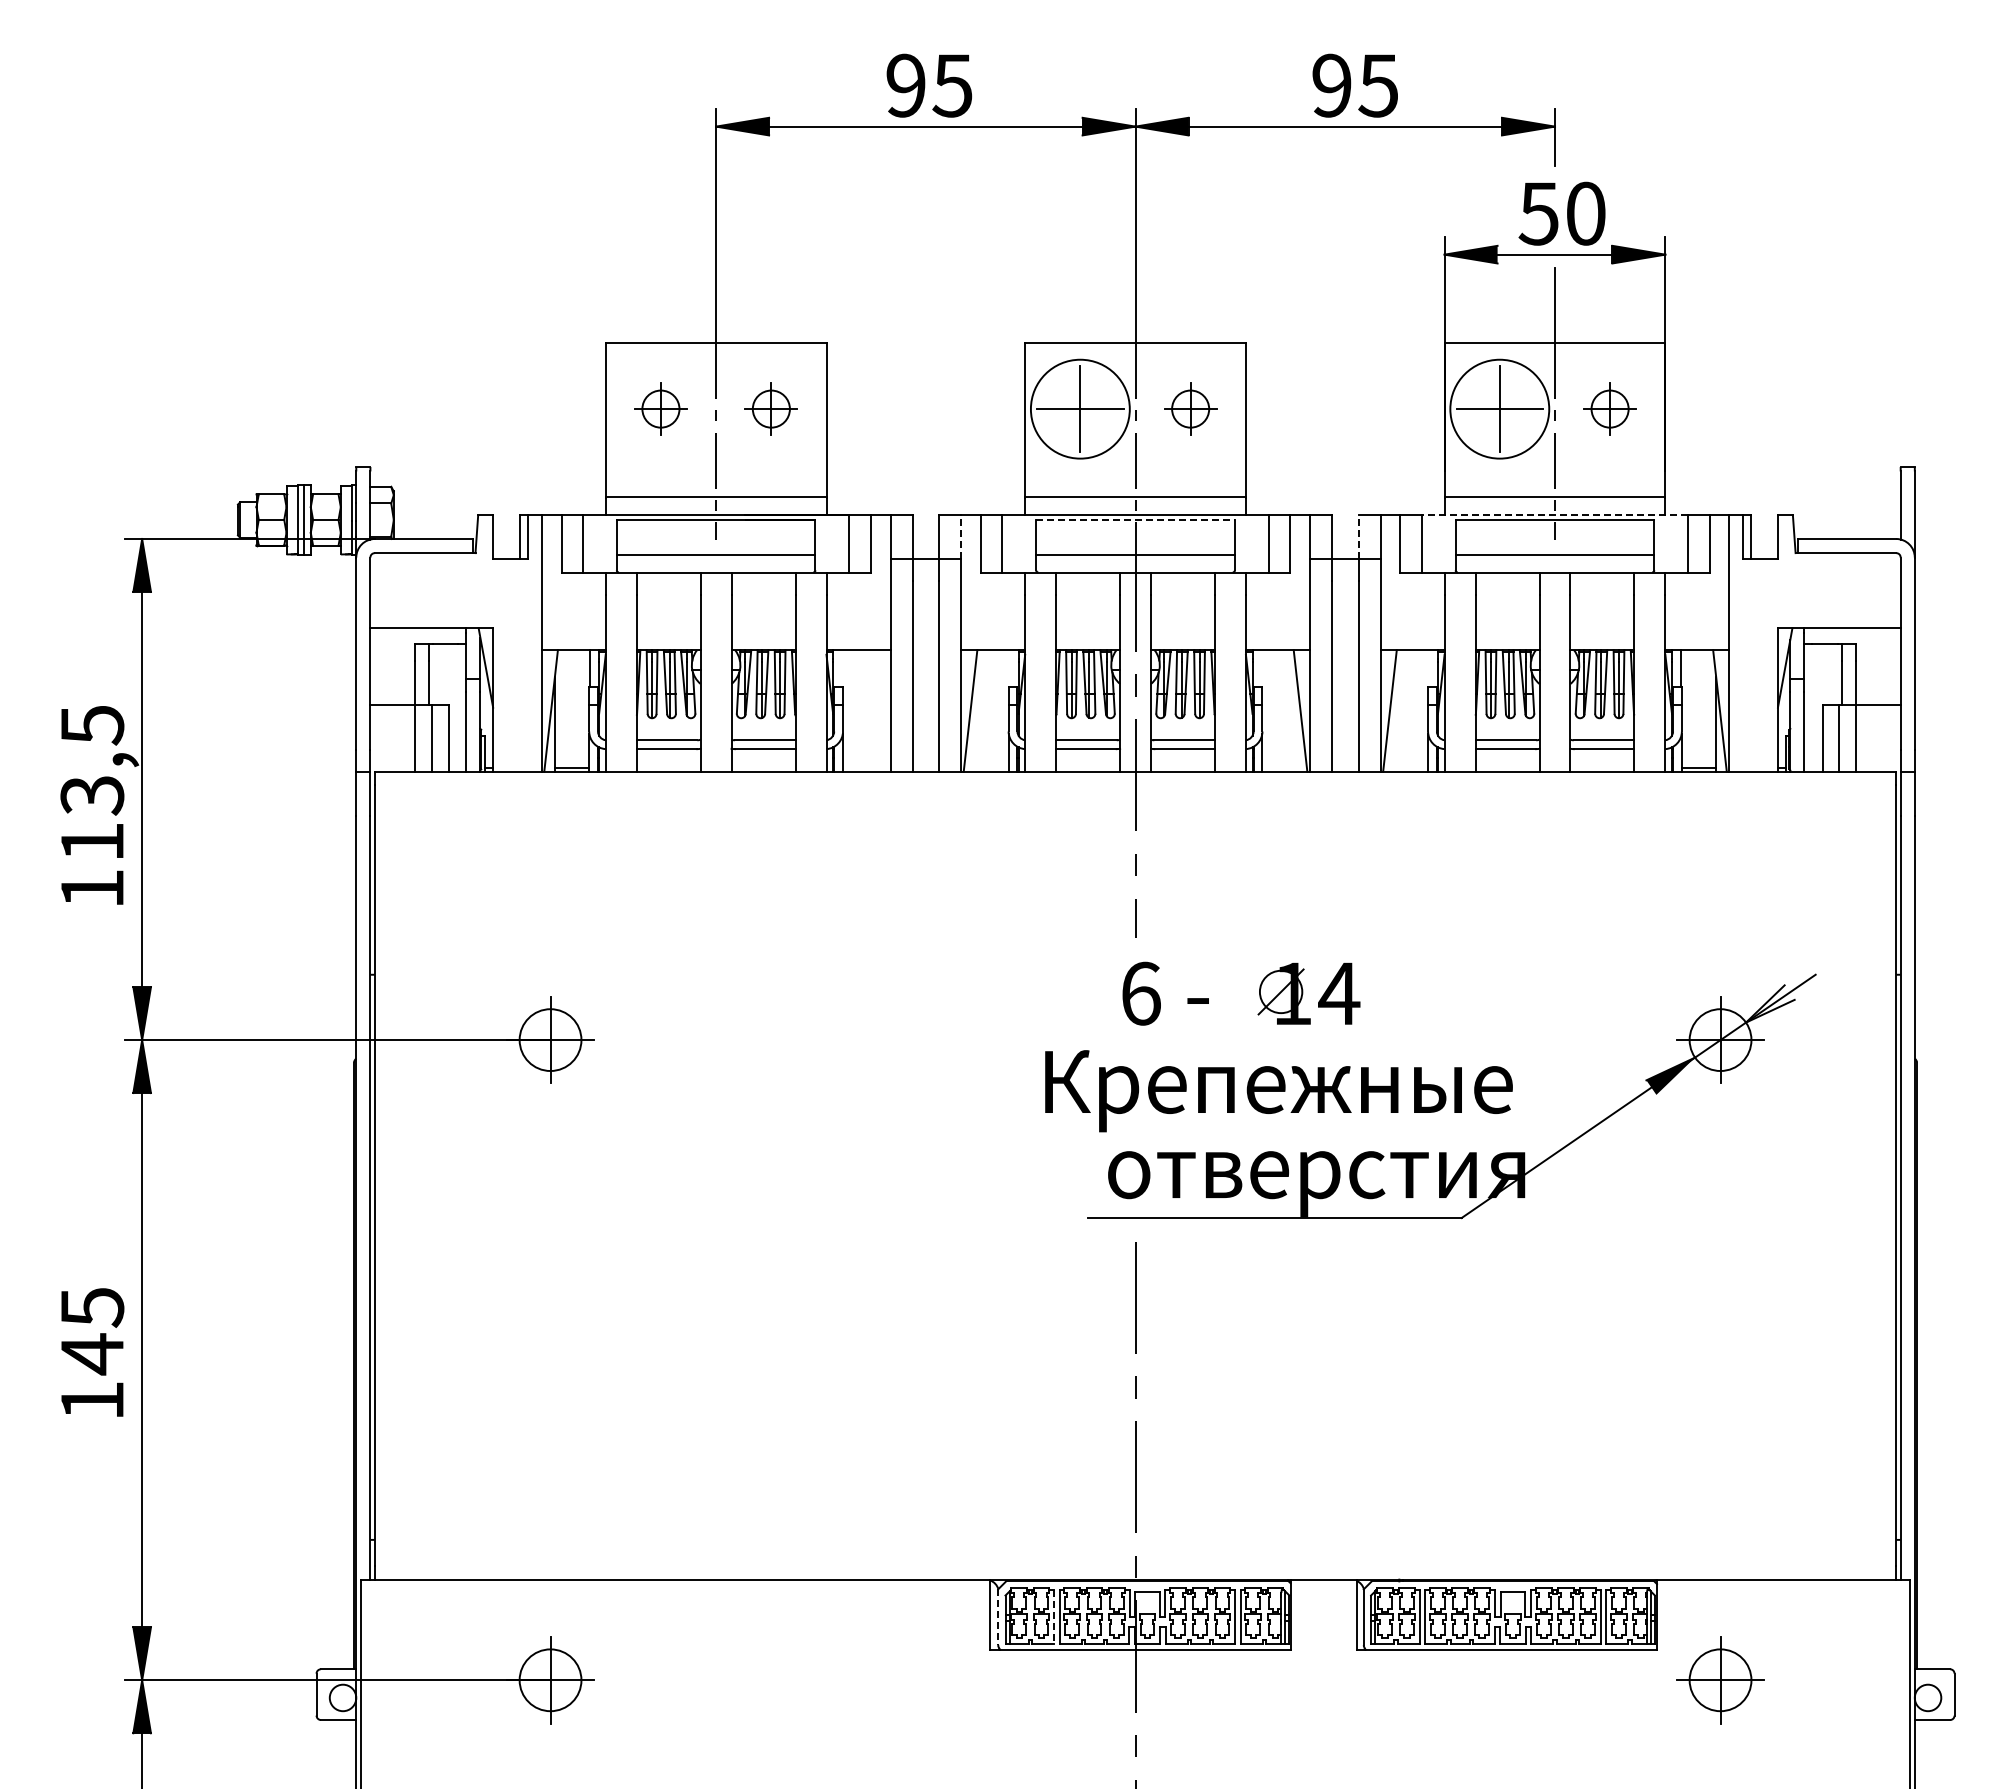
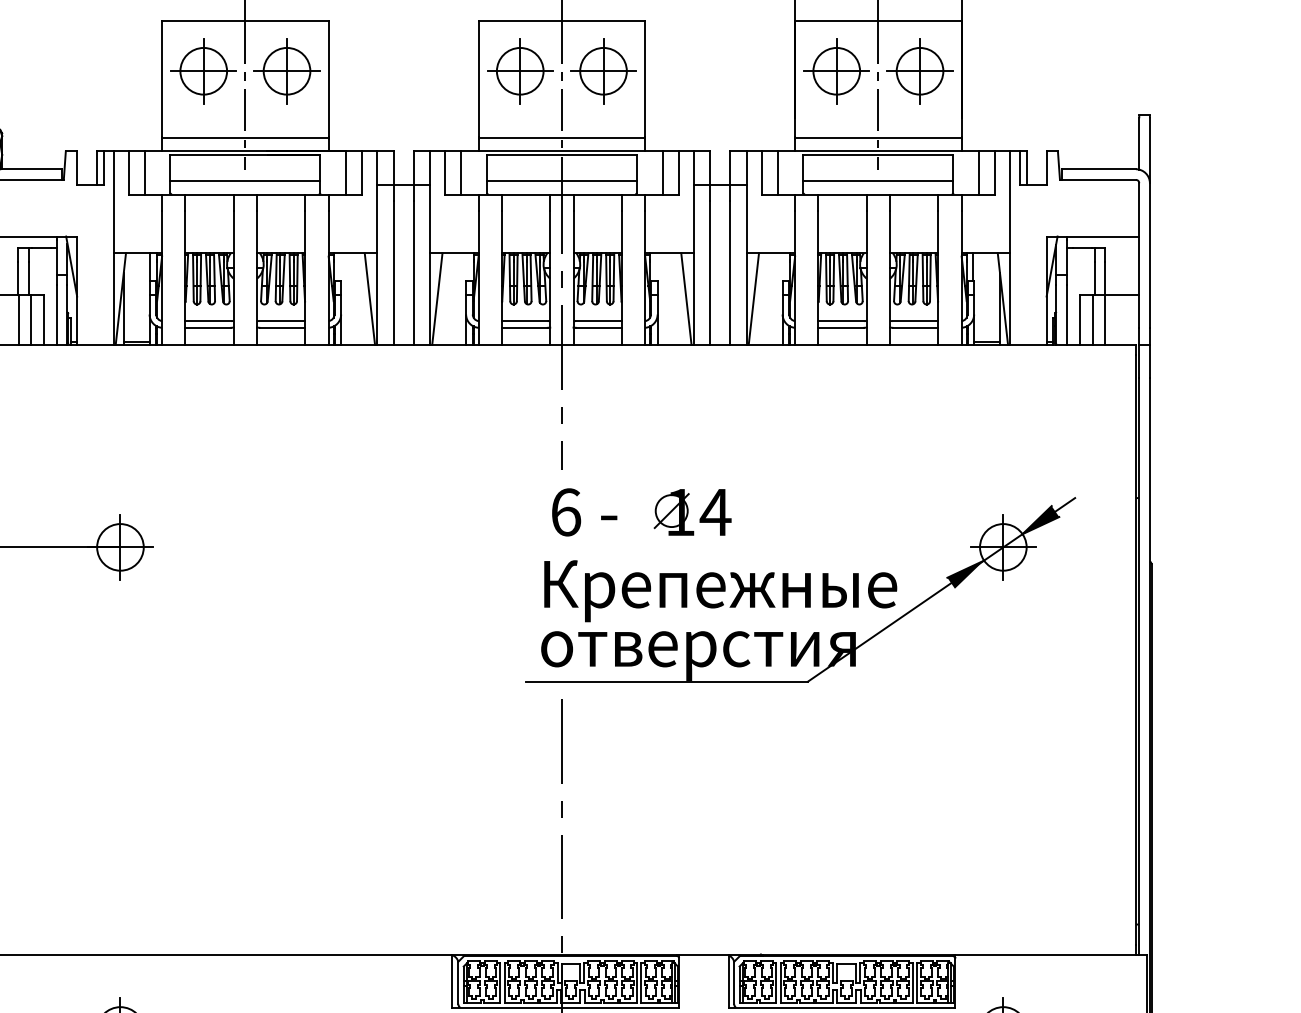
part: (660, 408) -> (203, 70), size x1.67
part: (771, 408) -> (287, 70), size x1.67
part: (1190, 408) -> (603, 70), size x1.67
part: (1609, 408) -> (919, 70), size x1.67
circle: (1080, 409) -> (520, 71), size x0.62
circle: (1499, 409) -> (836, 71), size x0.62
line: (1554, 515) -> (878, 151), dashed -> solid
line: (1136, 519) -> (562, 154), dashed -> solid
line: (961, 536) -> (430, 167), dashed -> solid
line: (1358, 536) -> (730, 167), dashed -> solid
line: (880, 710) -> (369, 298), added
fill: (1770, 1003) -> (1041, 519), added
text: (1278, 1091) -> (720, 591), moved
line: (1054, 1616) -> (500, 982), dashed -> solid
line: (998, 1617) -> (458, 983), dashed -> solid

